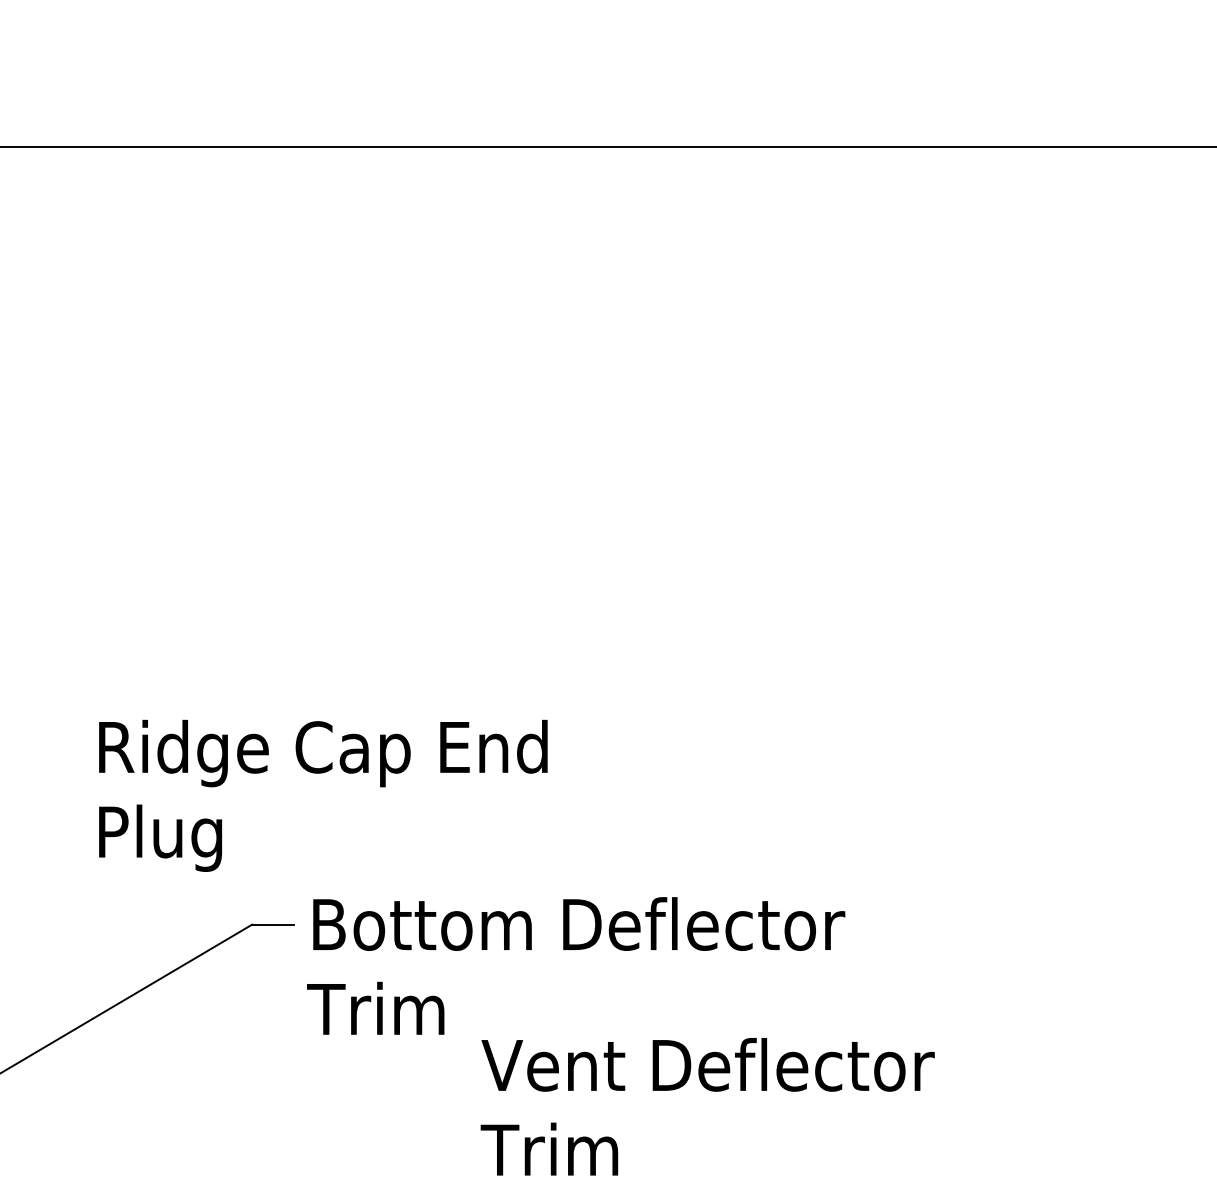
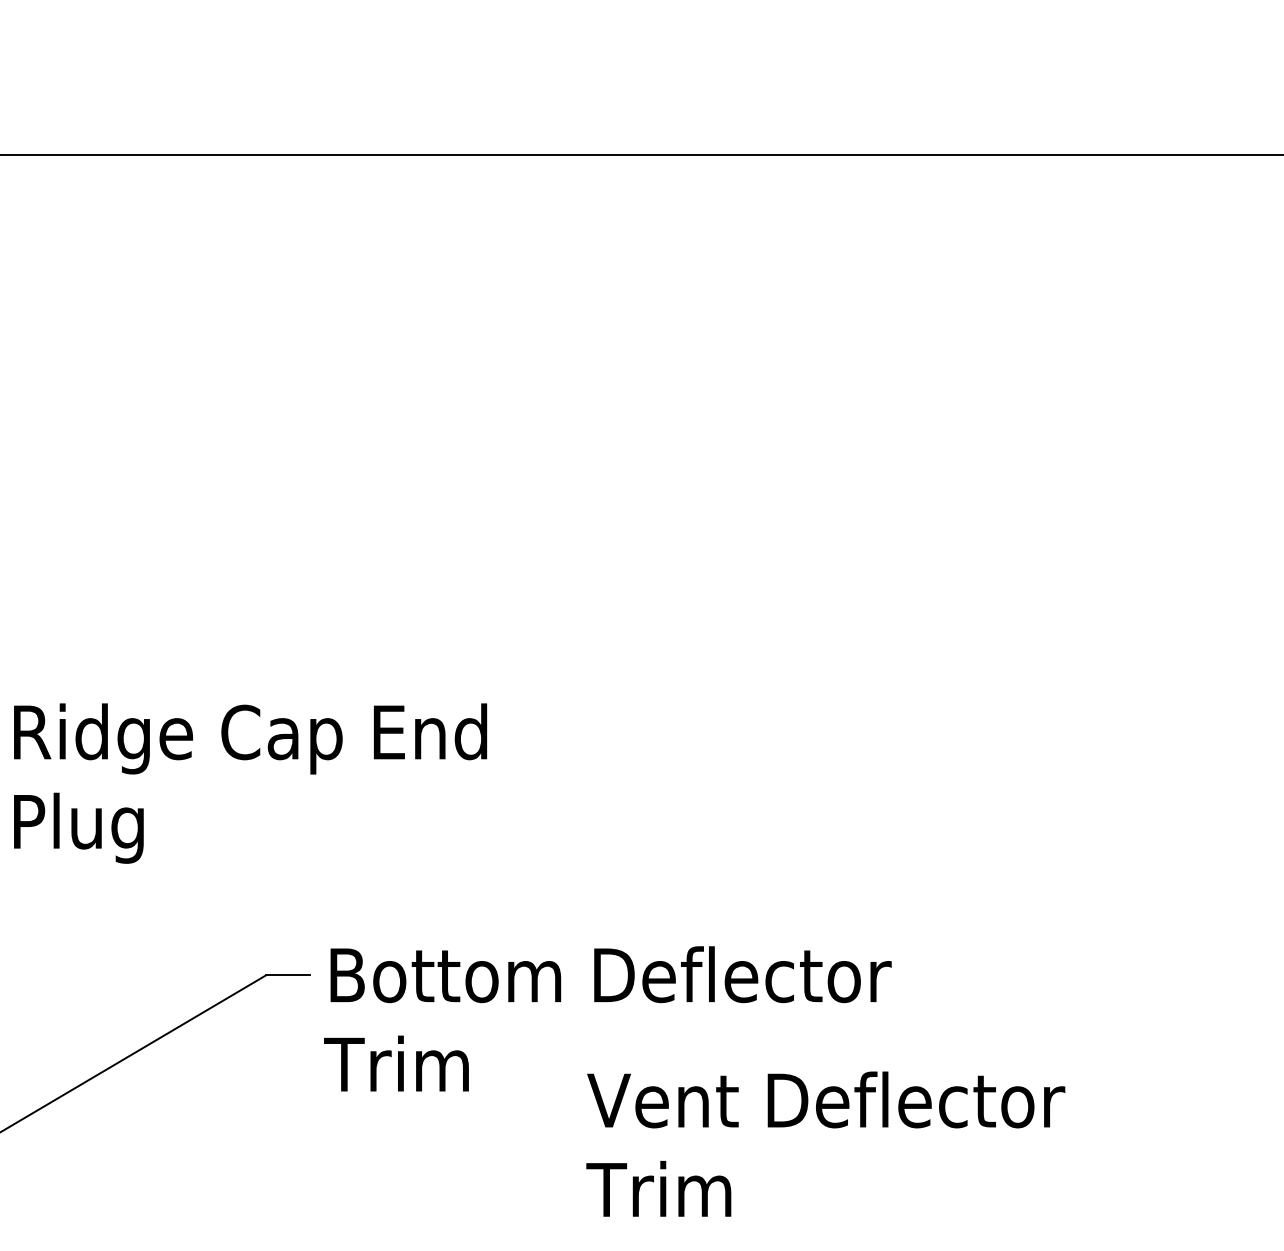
text: (323, 795) -> (250, 783), moved
text: (707, 1106) -> (825, 1143), moved

